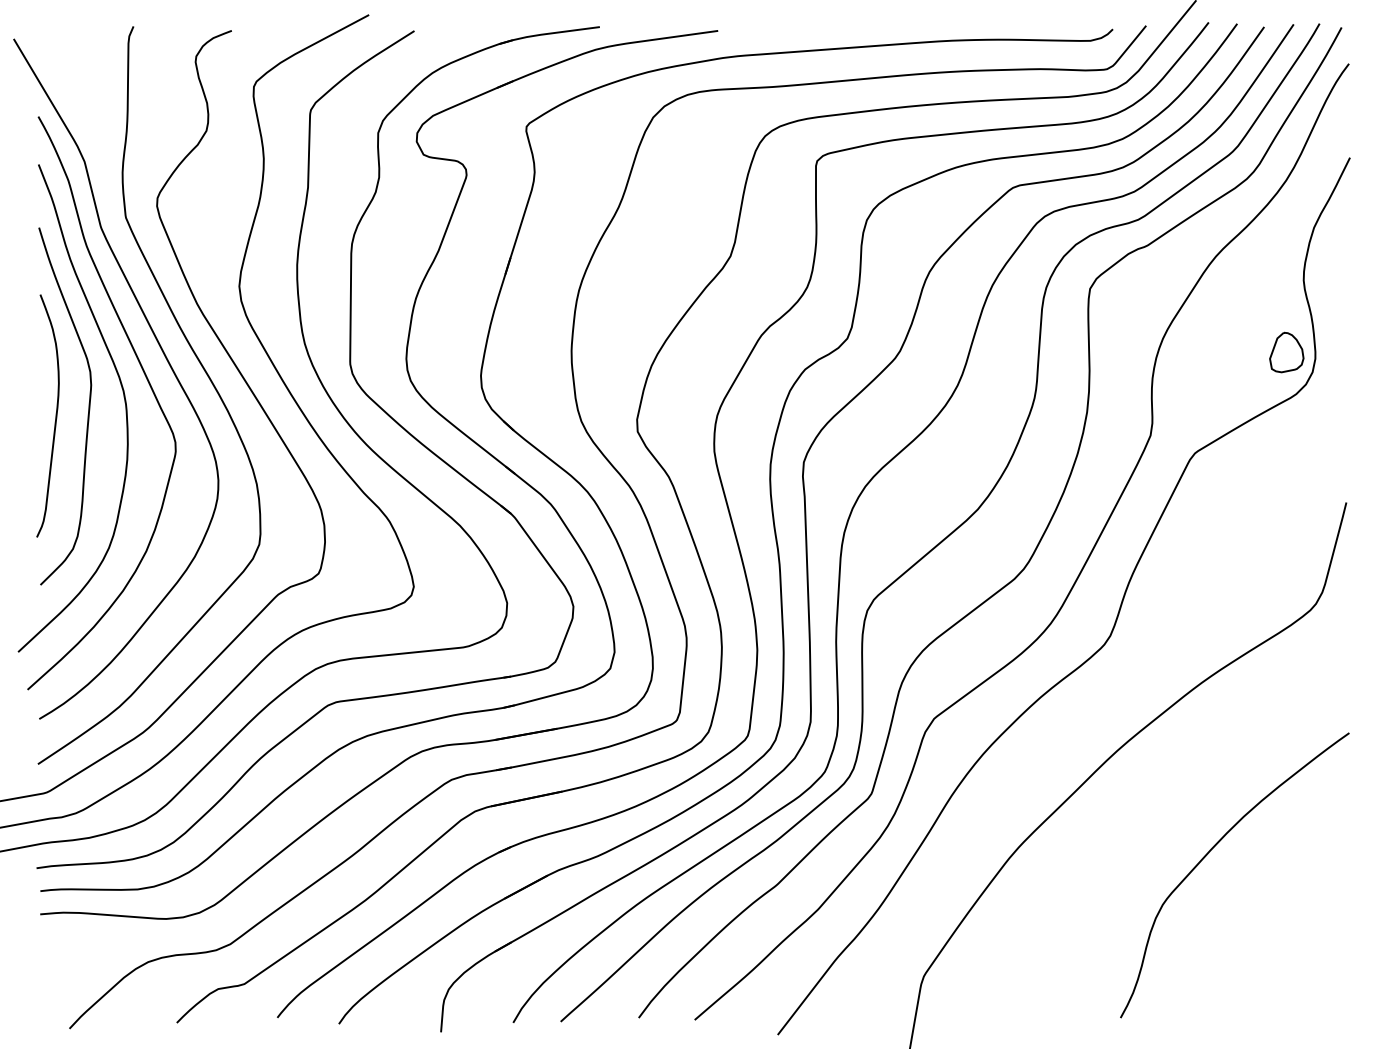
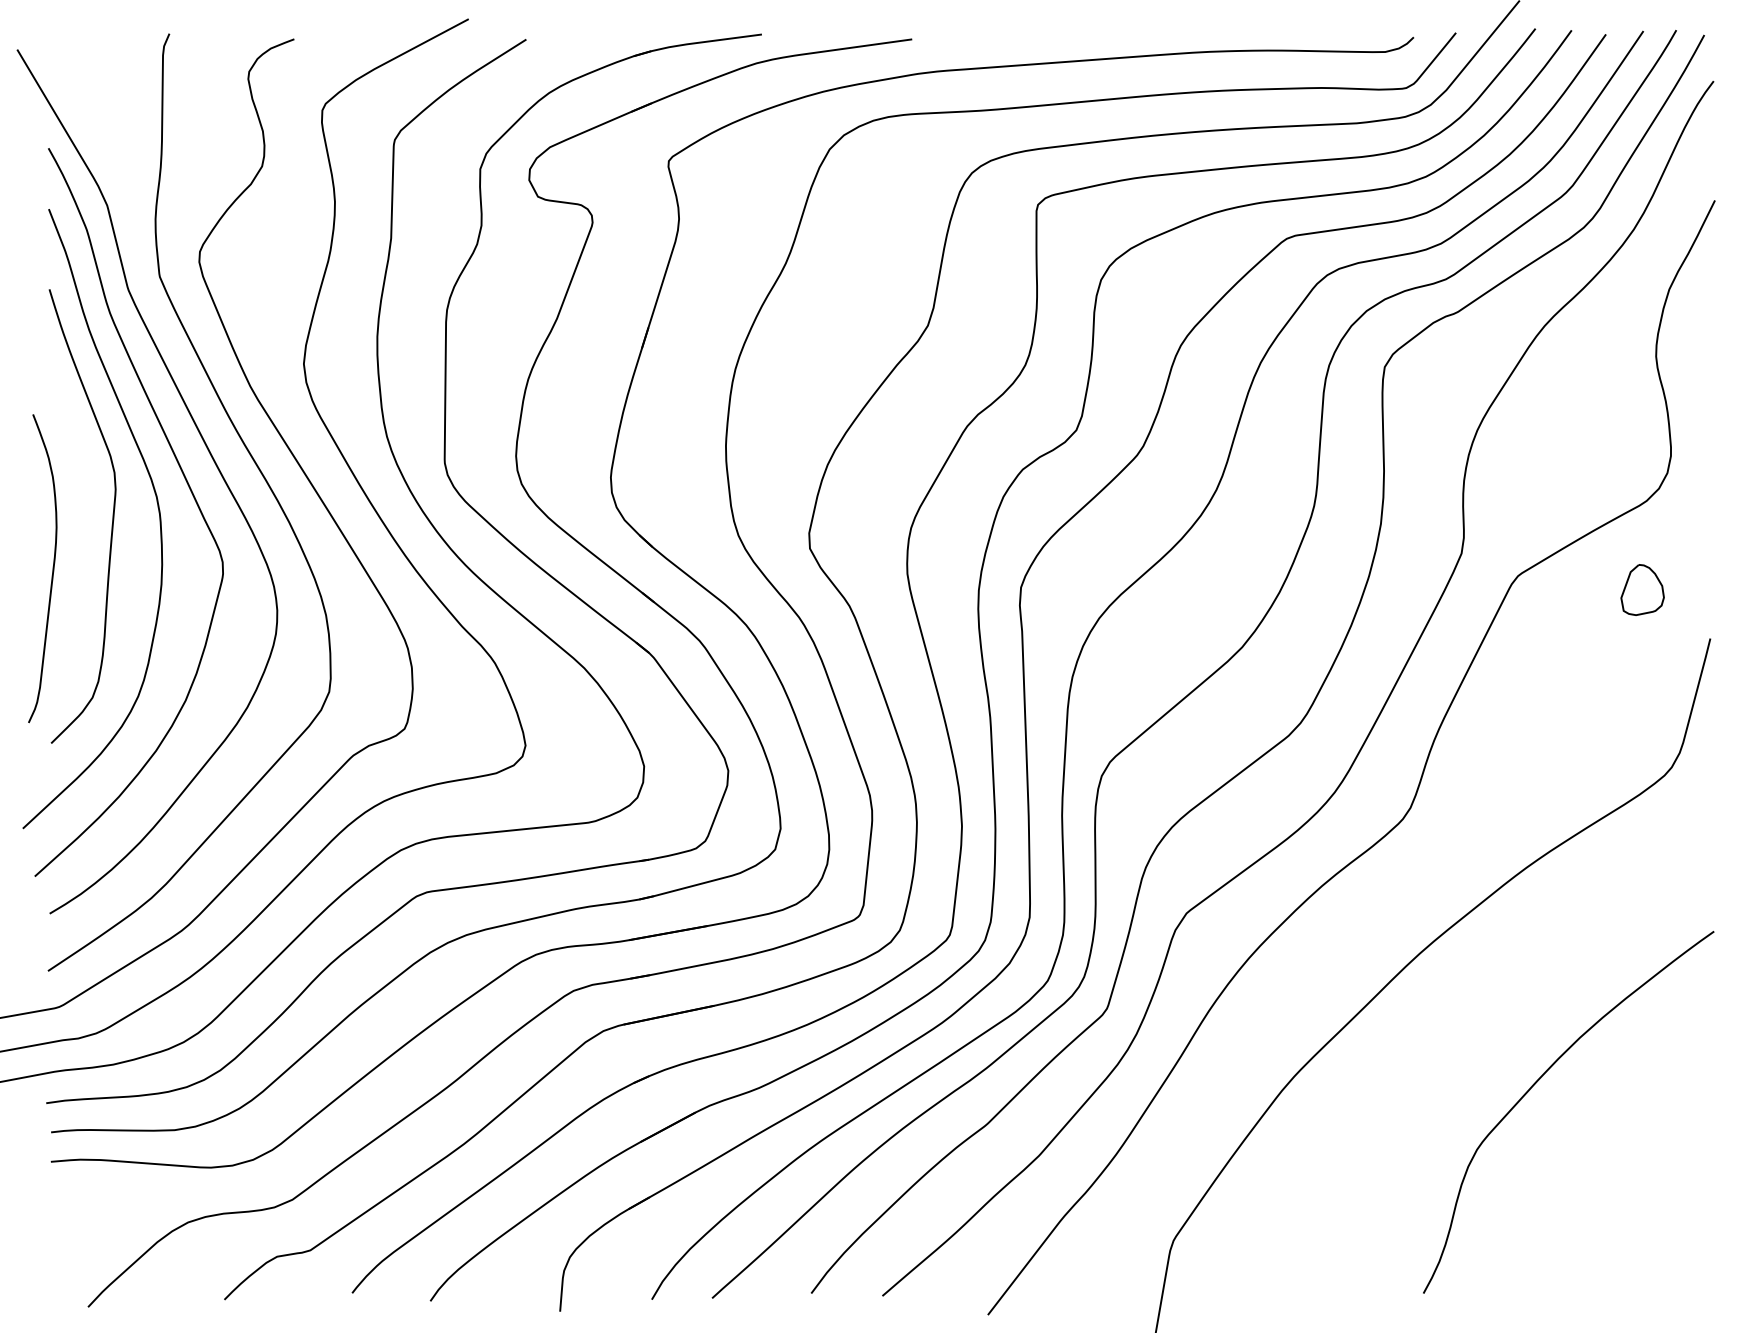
part: (1286, 352) -> (1642, 589), moved
curve: (55, 415) -> (52, 568), moved

